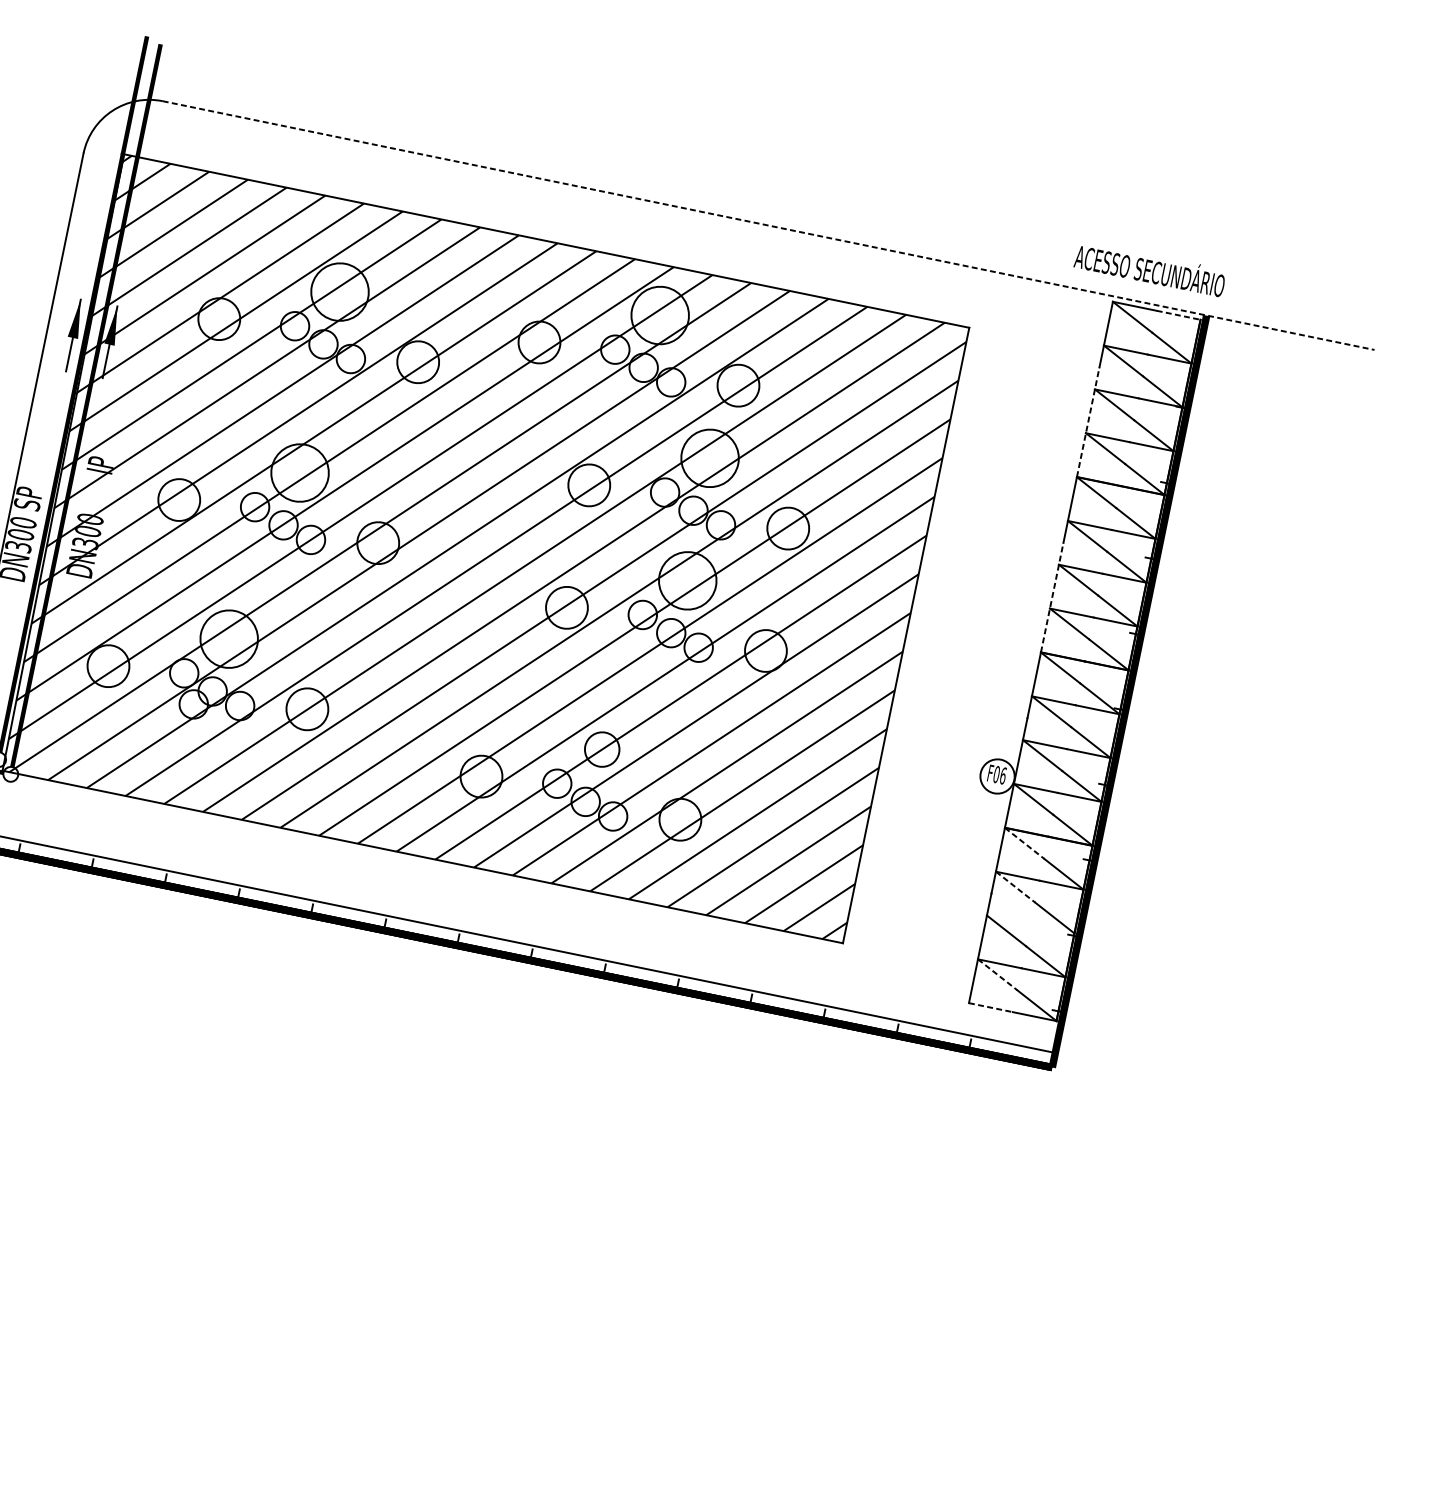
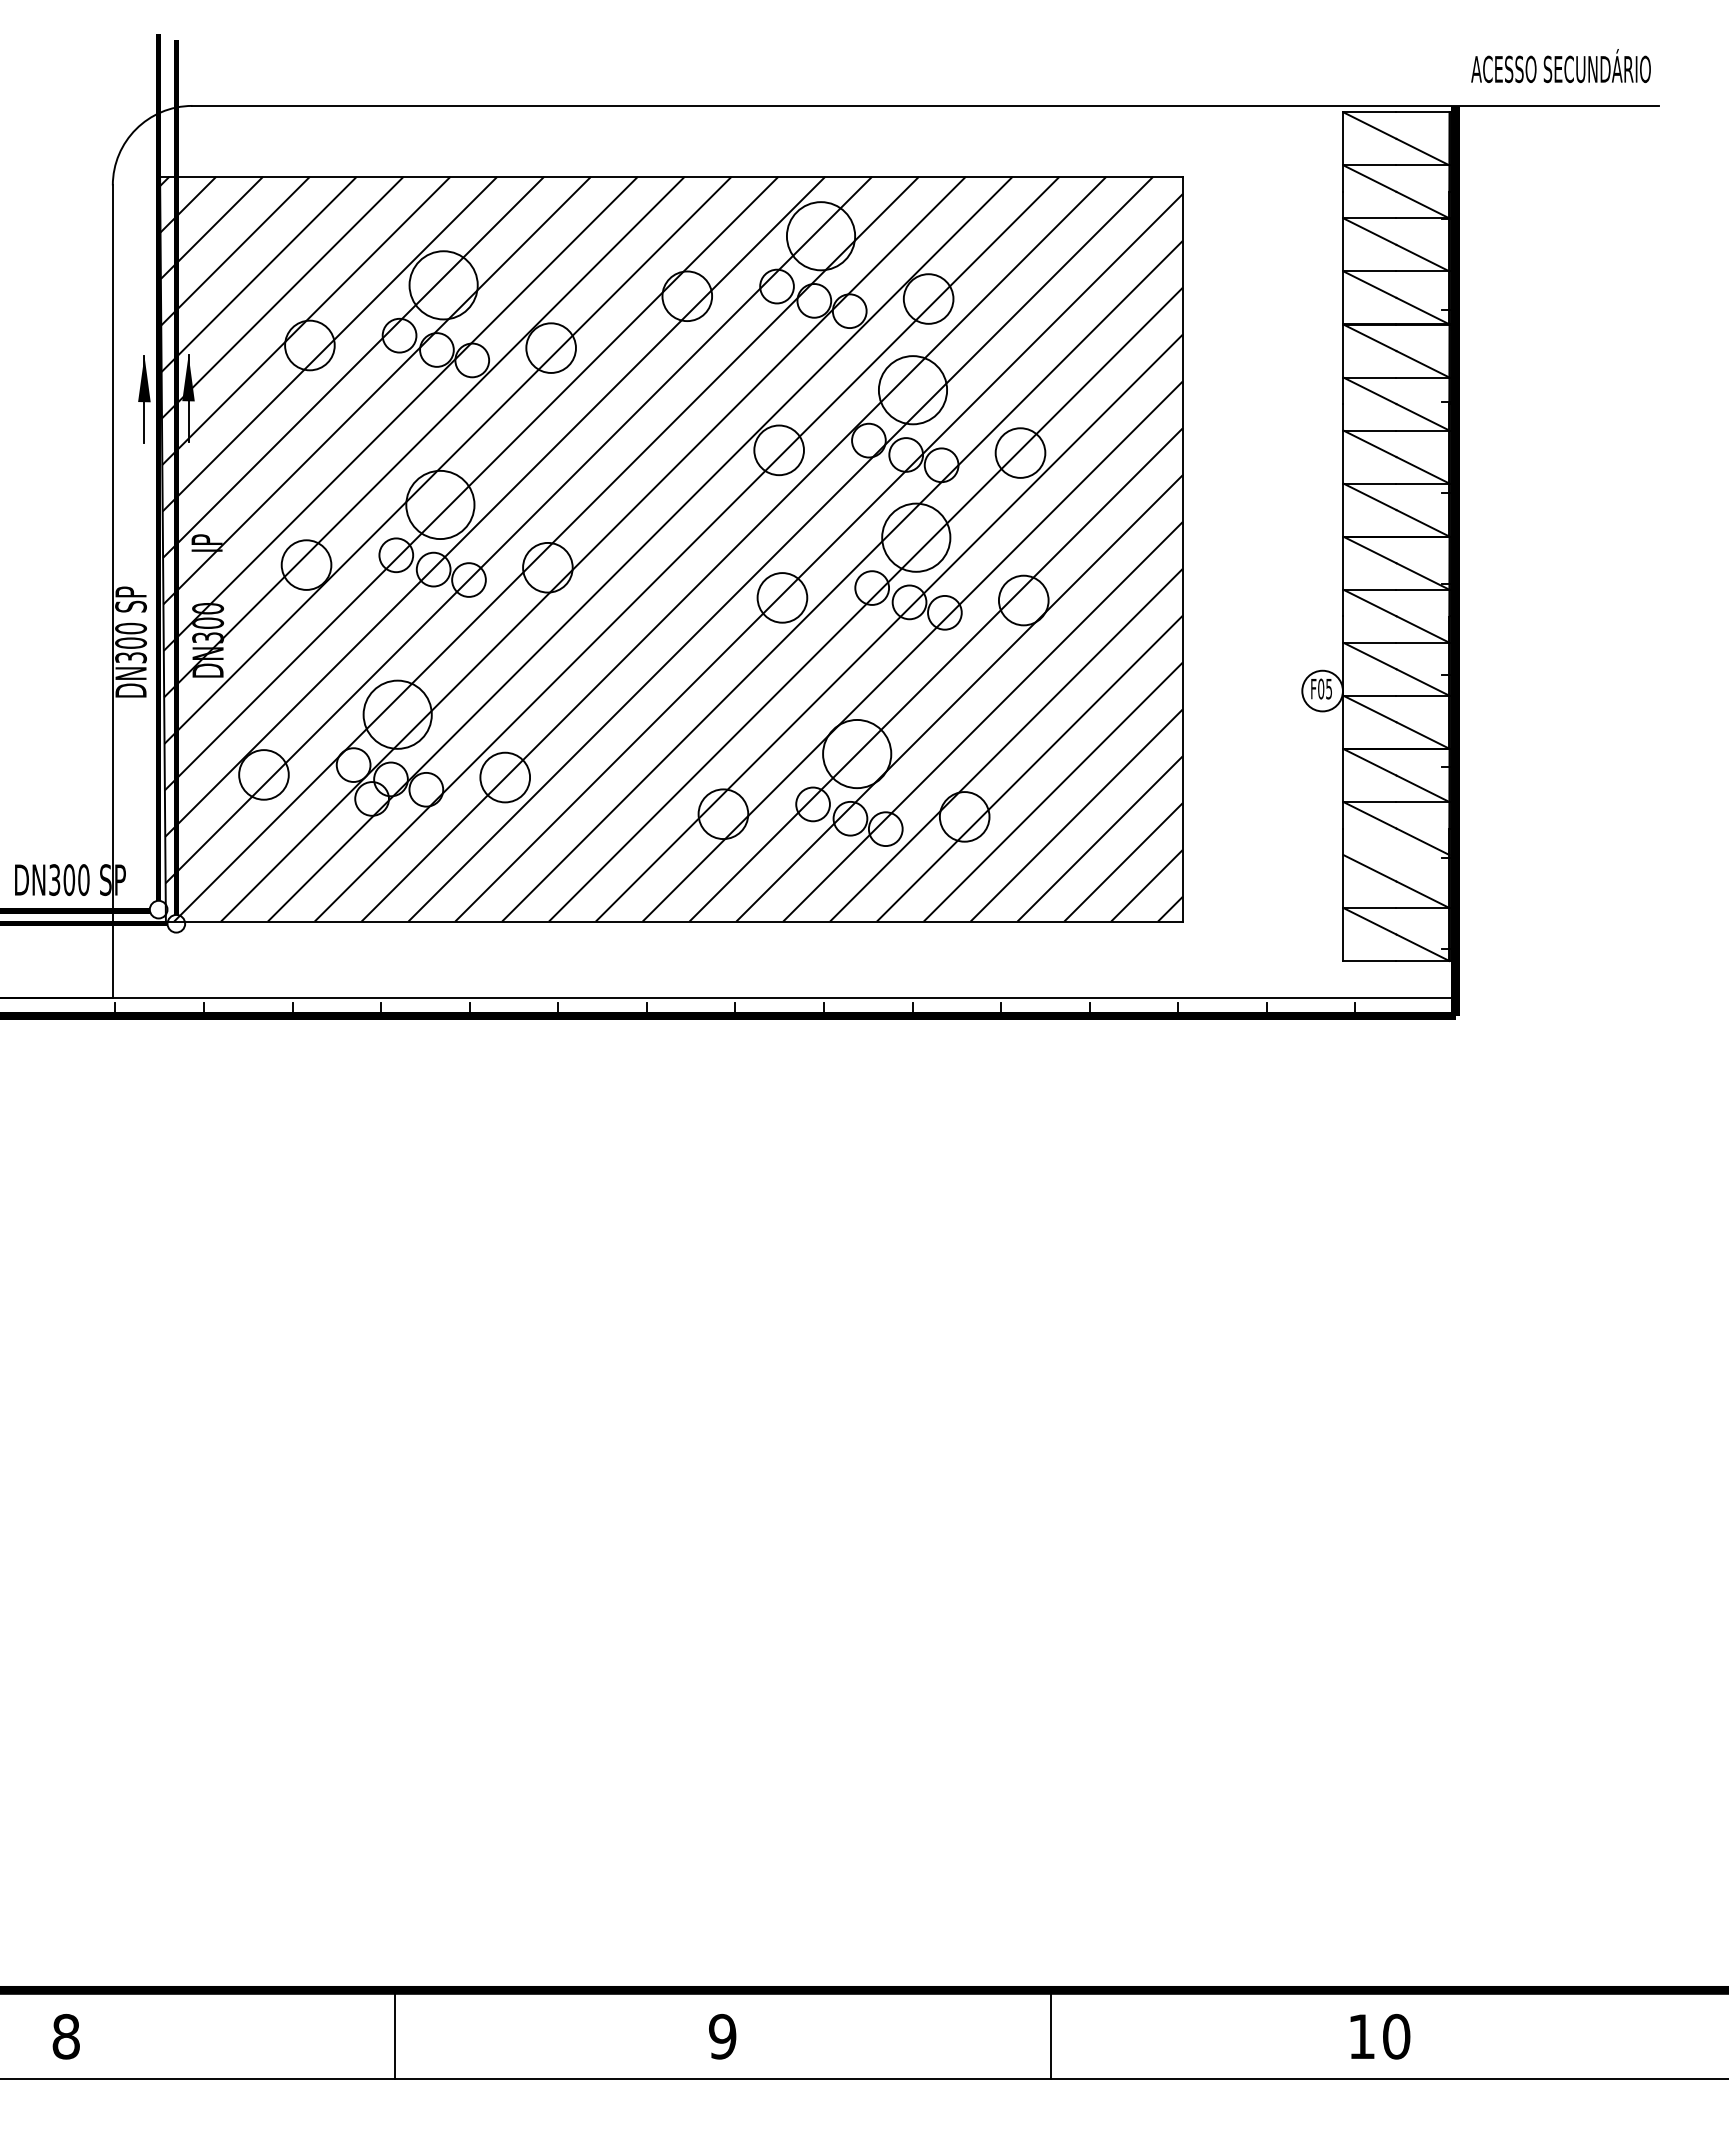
line: (769, 225) -> (926, 105), dashed -> solid
text: (1149, 269) -> (1560, 66), moved
line: (1178, 315) -> (1422, 112), dashed -> solid
line: (1088, 421) -> (1343, 257), dashed -> solid
line: (1052, 596) -> (1343, 469), dashed -> solid
circle: (602, 749) -> (857, 753), size x1.67
text: (1003, 775) -> (1329, 688), F06 -> F05
line: (1024, 843) -> (1369, 762), dashed -> solid
line: (1015, 887) -> (1369, 815), dashed -> solid
line: (997, 974) -> (1369, 921), dashed -> solid
line: (990, 1007) -> (1369, 961), dashed -> solid

